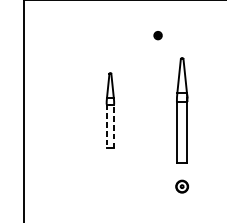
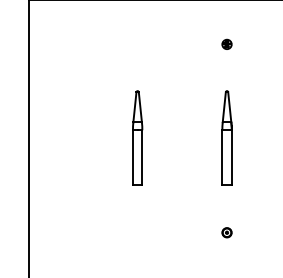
part: (157, 34) -> (226, 43), moved
part: (181, 110) -> (226, 137), size x0.71
line: (114, 126) -> (142, 157), dashed -> solid
line: (106, 127) -> (132, 158), dashed -> solid
part: (181, 186) -> (226, 232), size x0.62

